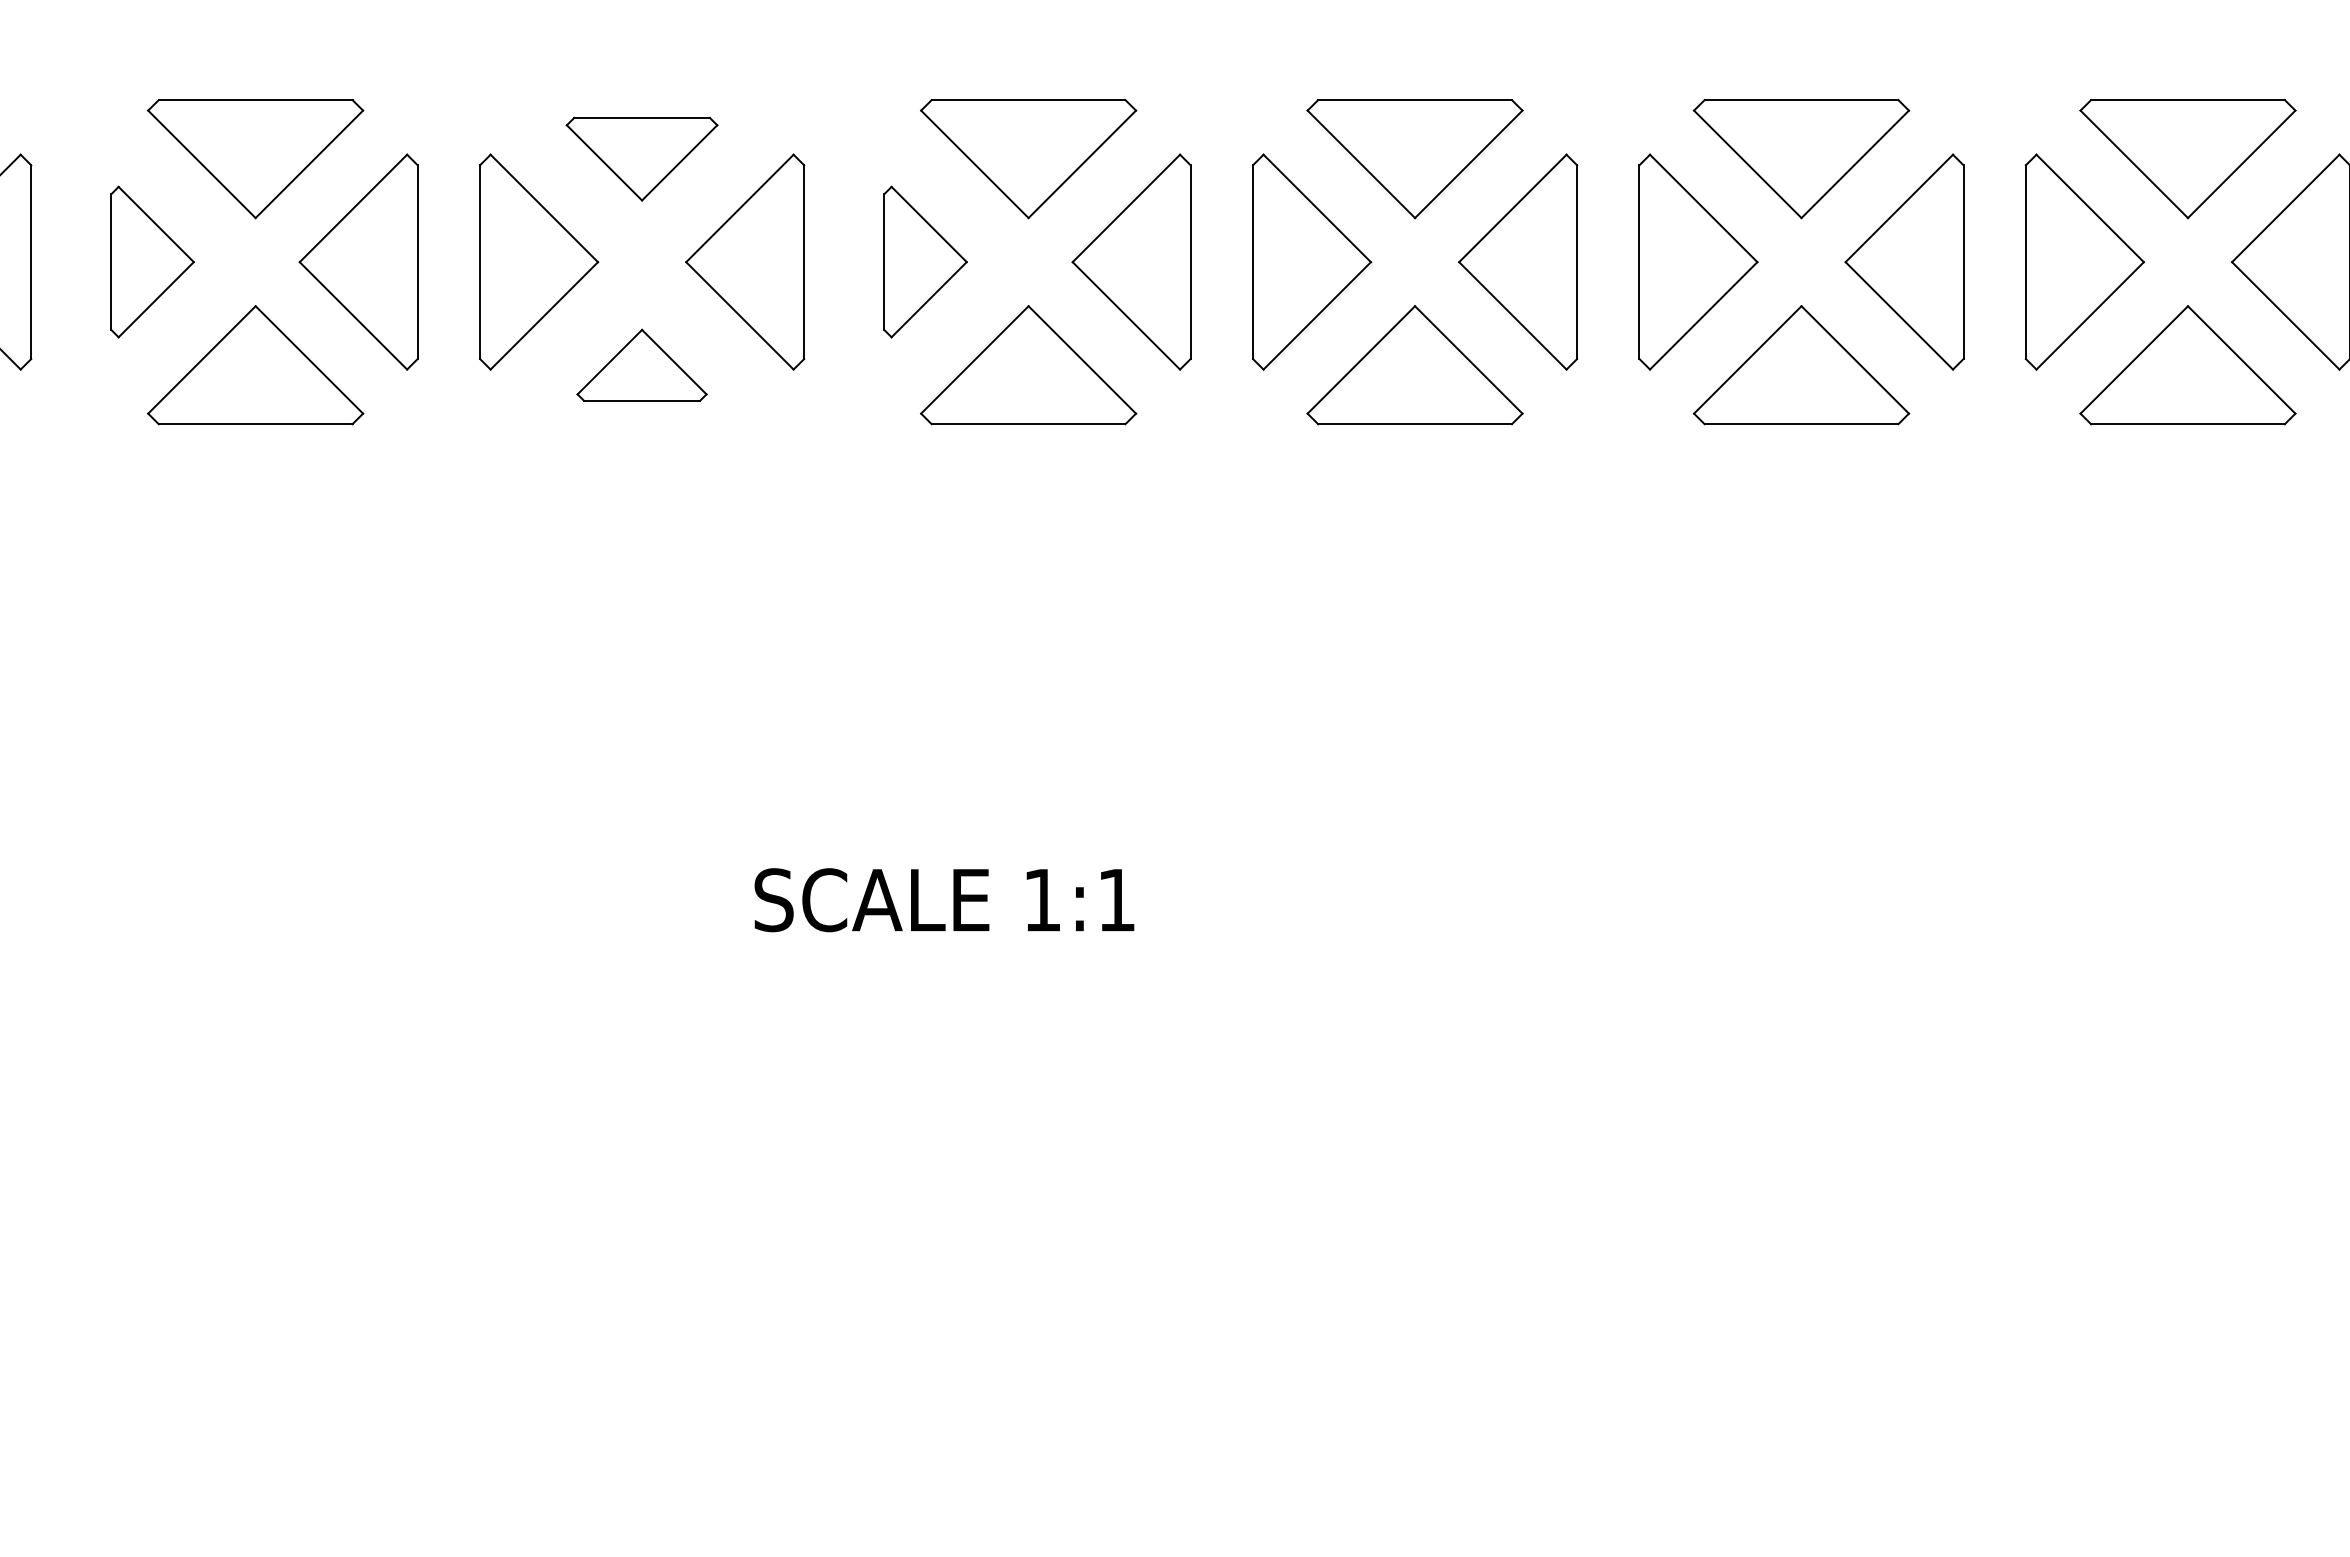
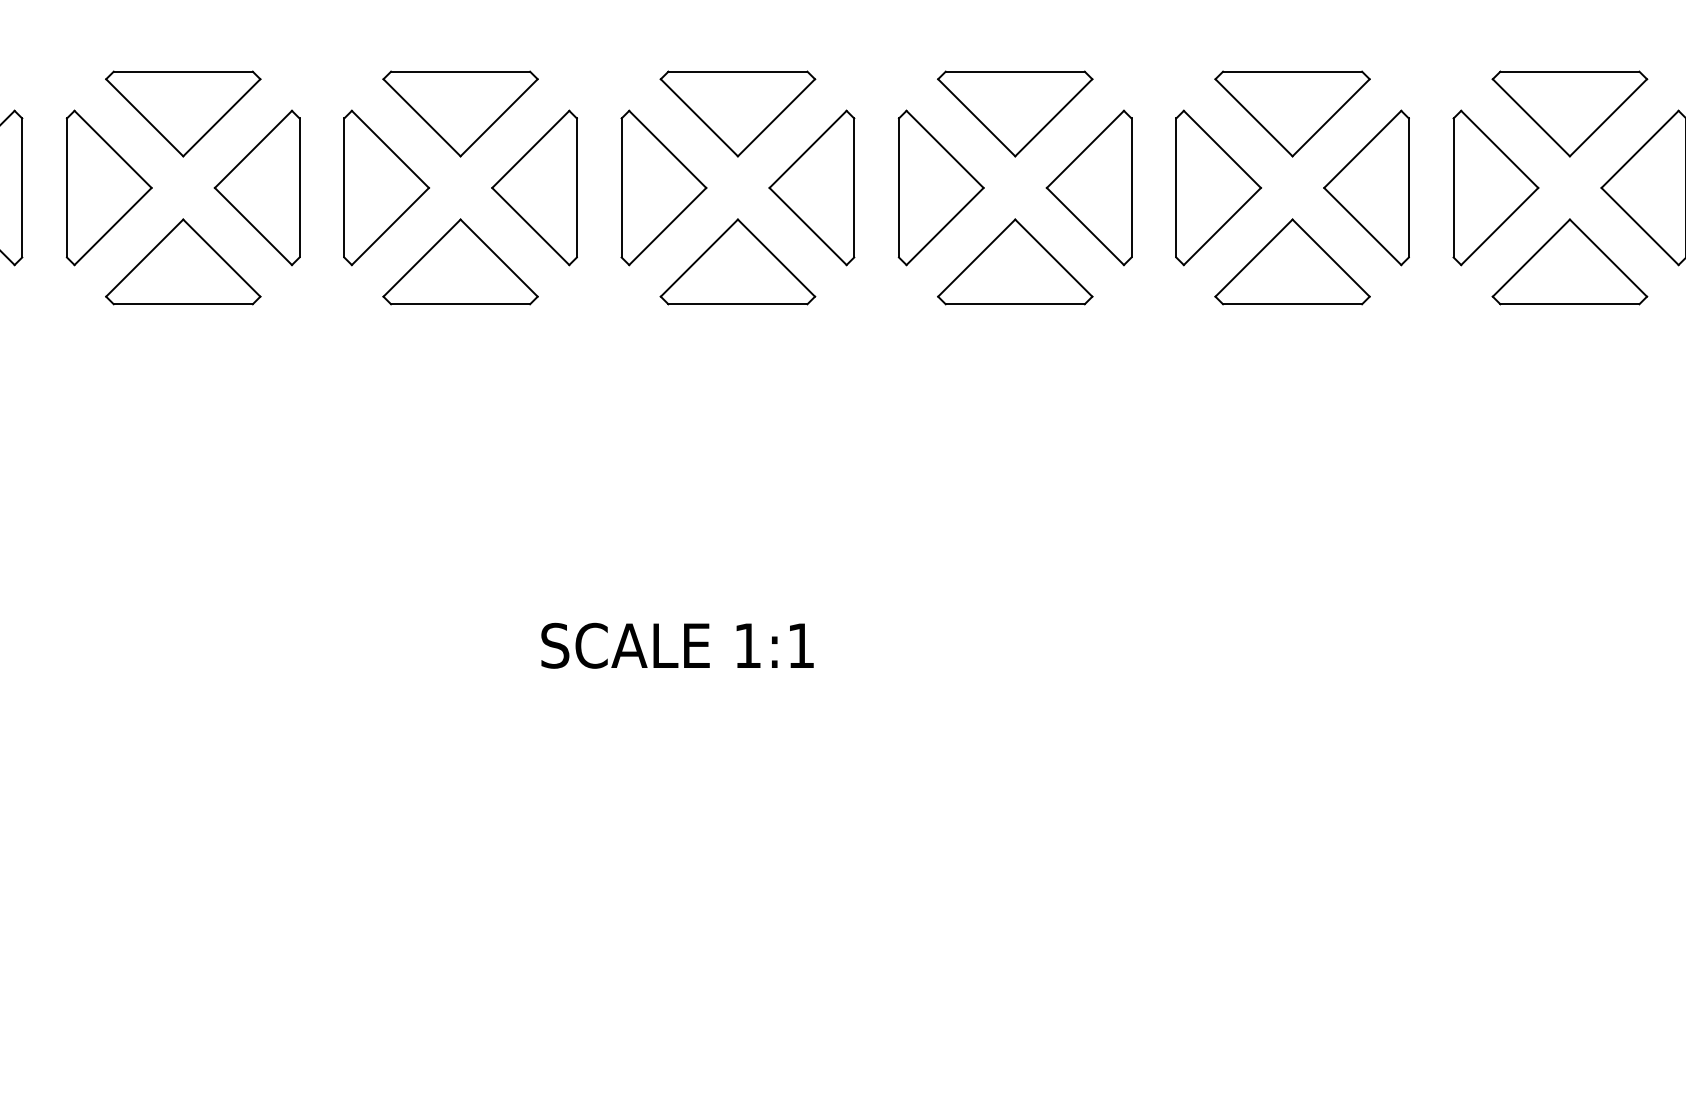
part: (641, 159) -> (460, 114), size x1.43
part: (152, 261) -> (109, 187), size x1.43
part: (925, 261) -> (663, 187), size x1.43
part: (641, 365) -> (460, 262), size x1.67

